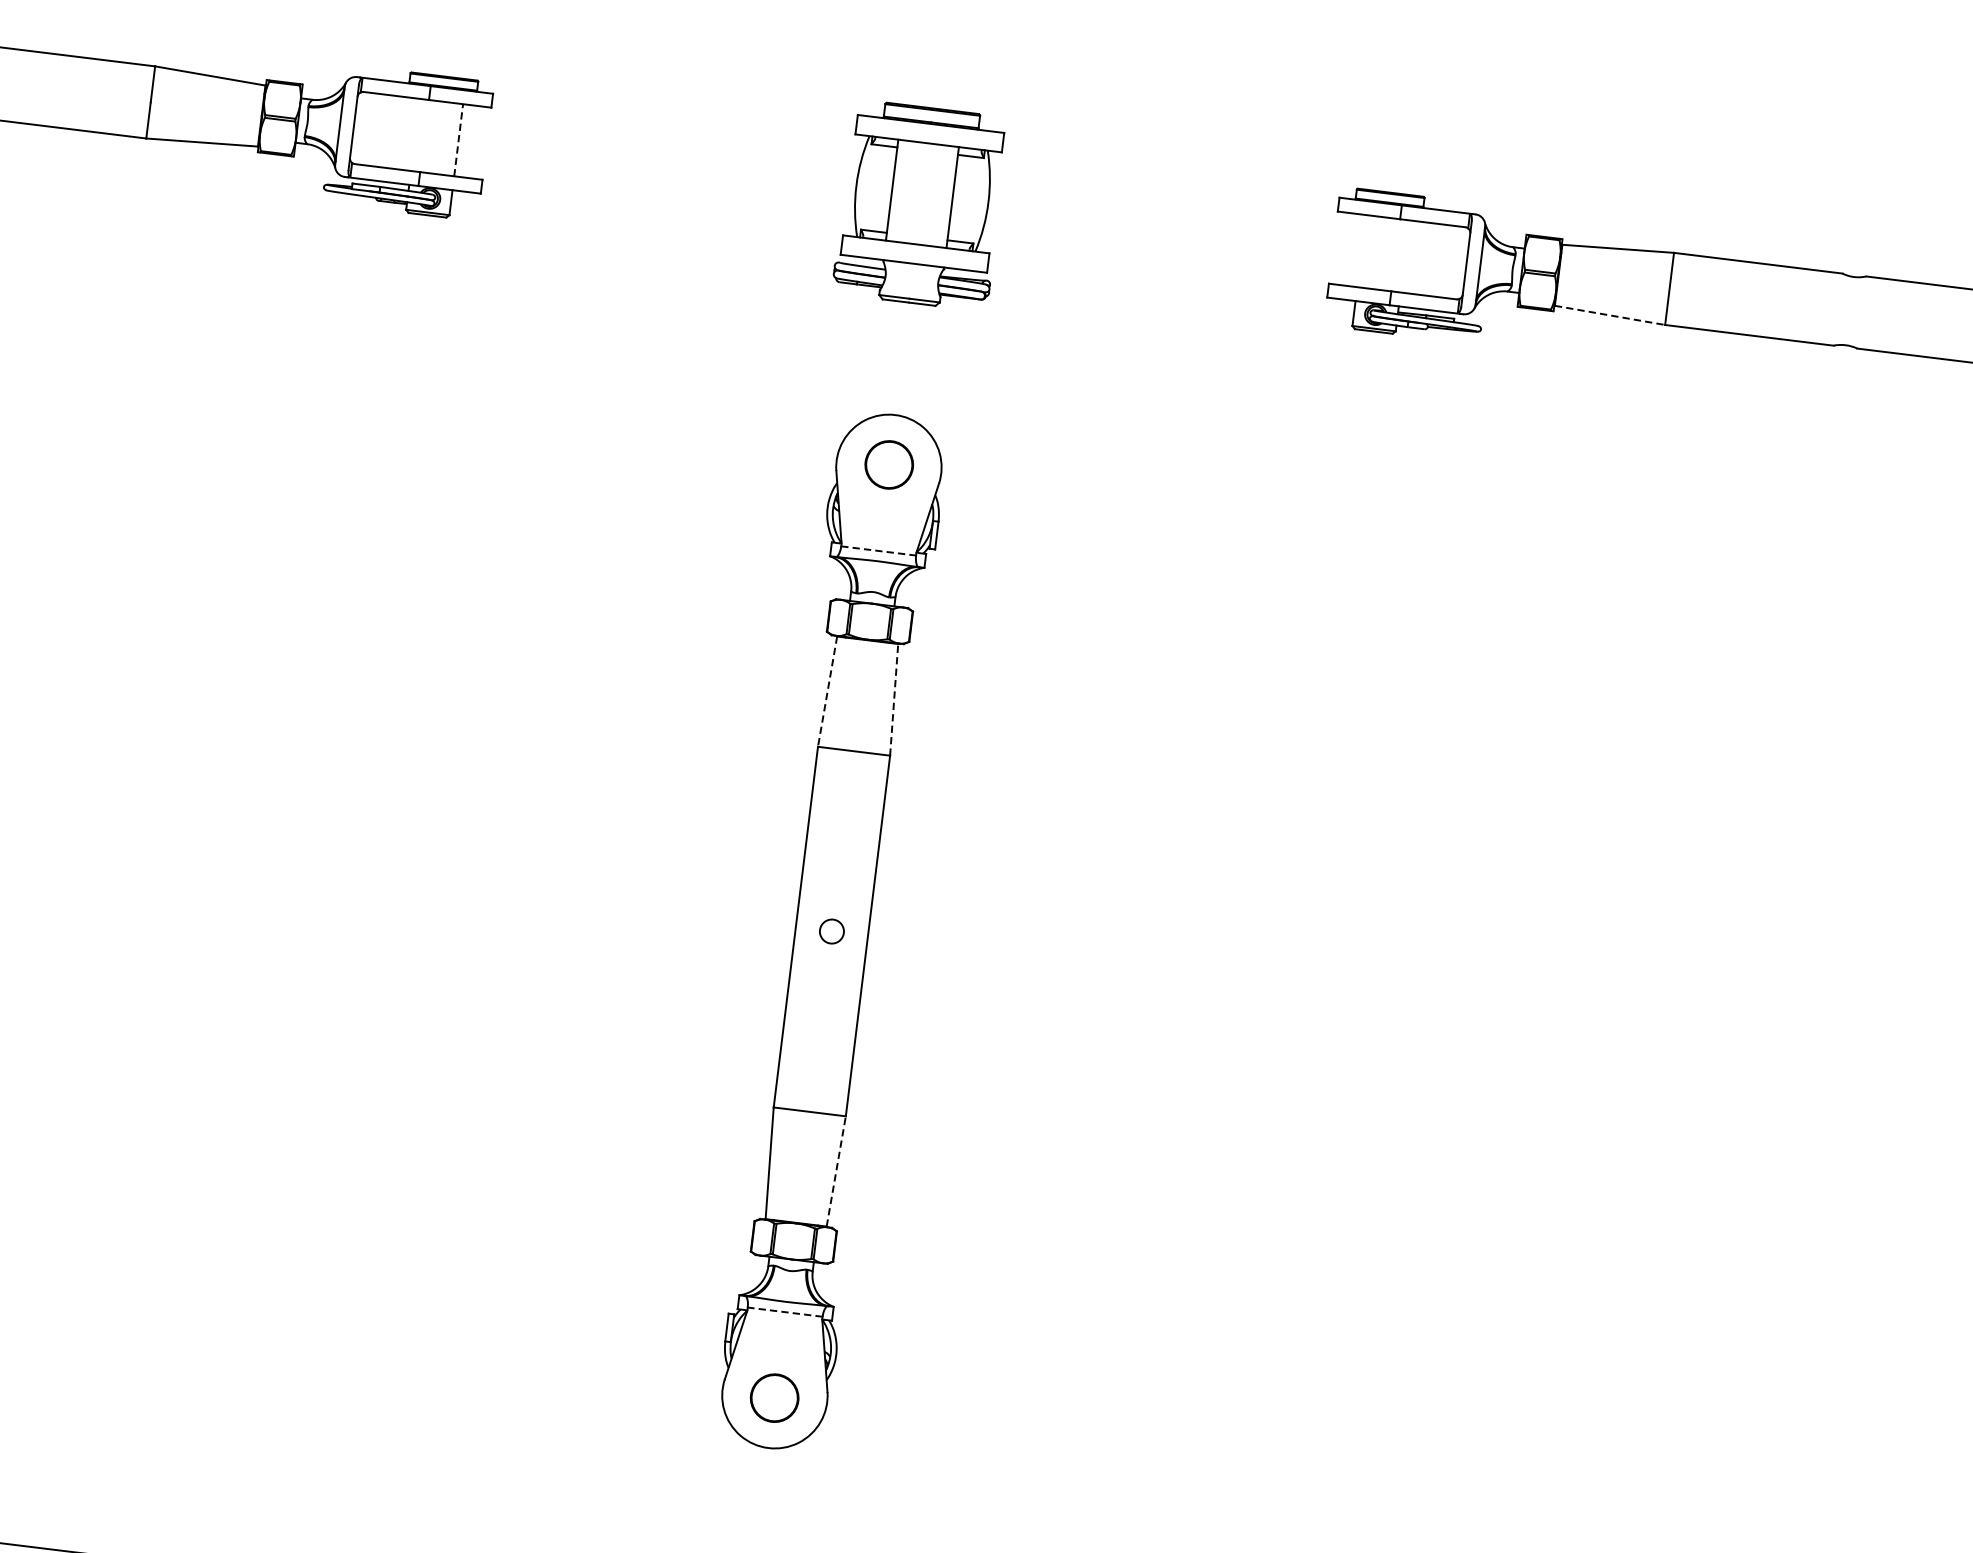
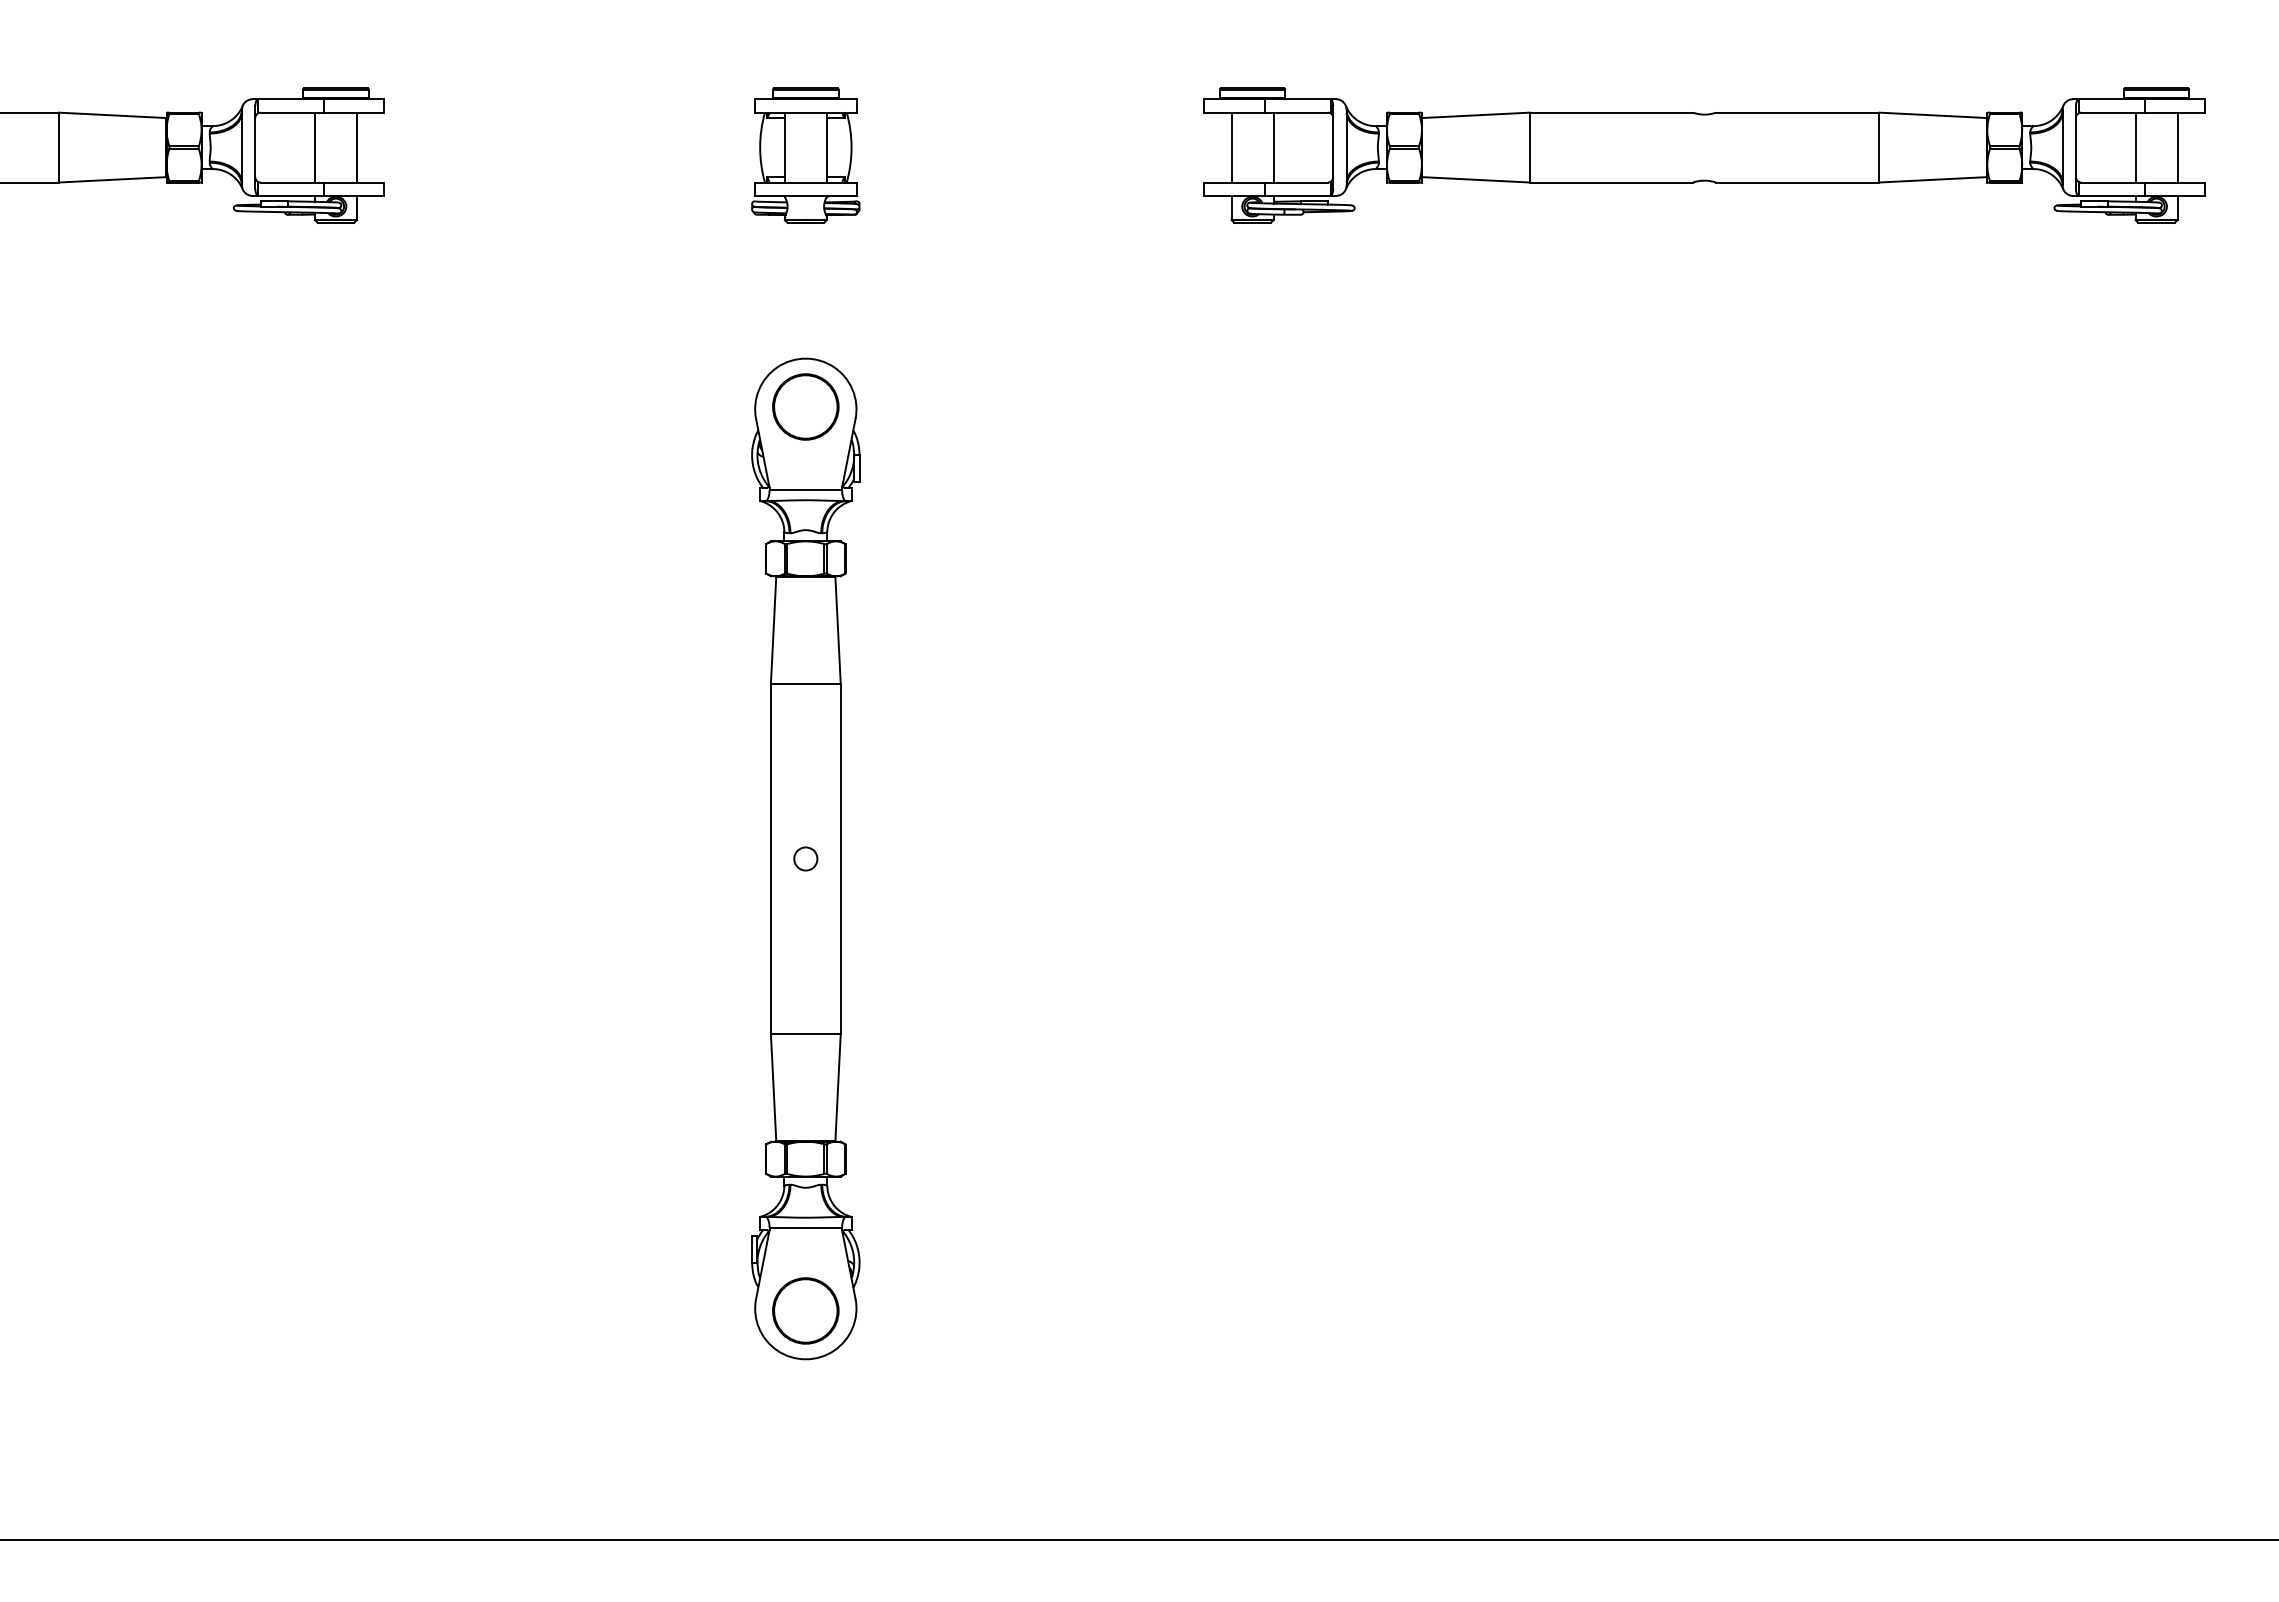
line: (415, 134) -> (315, 147), added
line: (458, 140) -> (356, 147), dashed -> solid
part: (920, 205) -> (805, 155), size x0.71
line: (1361, 251) -> (1231, 147), added
line: (1404, 256) -> (1273, 147), added
line: (1610, 315) -> (1476, 179), dashed -> solid
circle: (888, 464) -> (805, 406), size x1.43
line: (879, 551) -> (806, 490), dashed -> solid
line: (827, 691) -> (773, 630), dashed -> solid
line: (894, 699) -> (838, 630), dashed -> solid
line: (836, 1171) -> (838, 1087), dashed -> solid
line: (784, 1311) -> (805, 1227), dashed -> solid
circle: (774, 1397) -> (805, 1310), size x1.43

